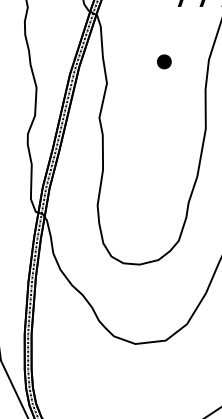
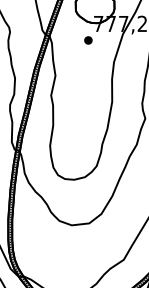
part: (164, 61) -> (88, 40), moved

